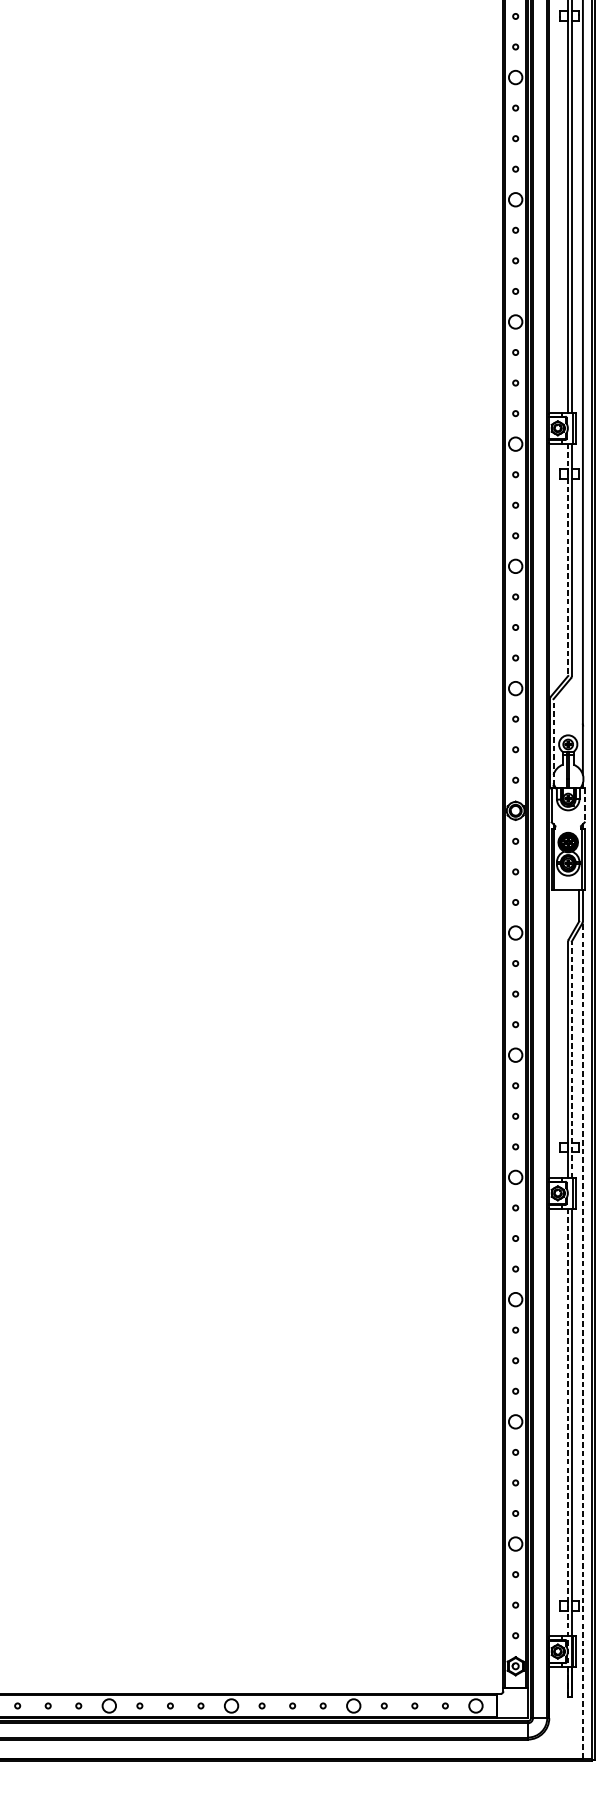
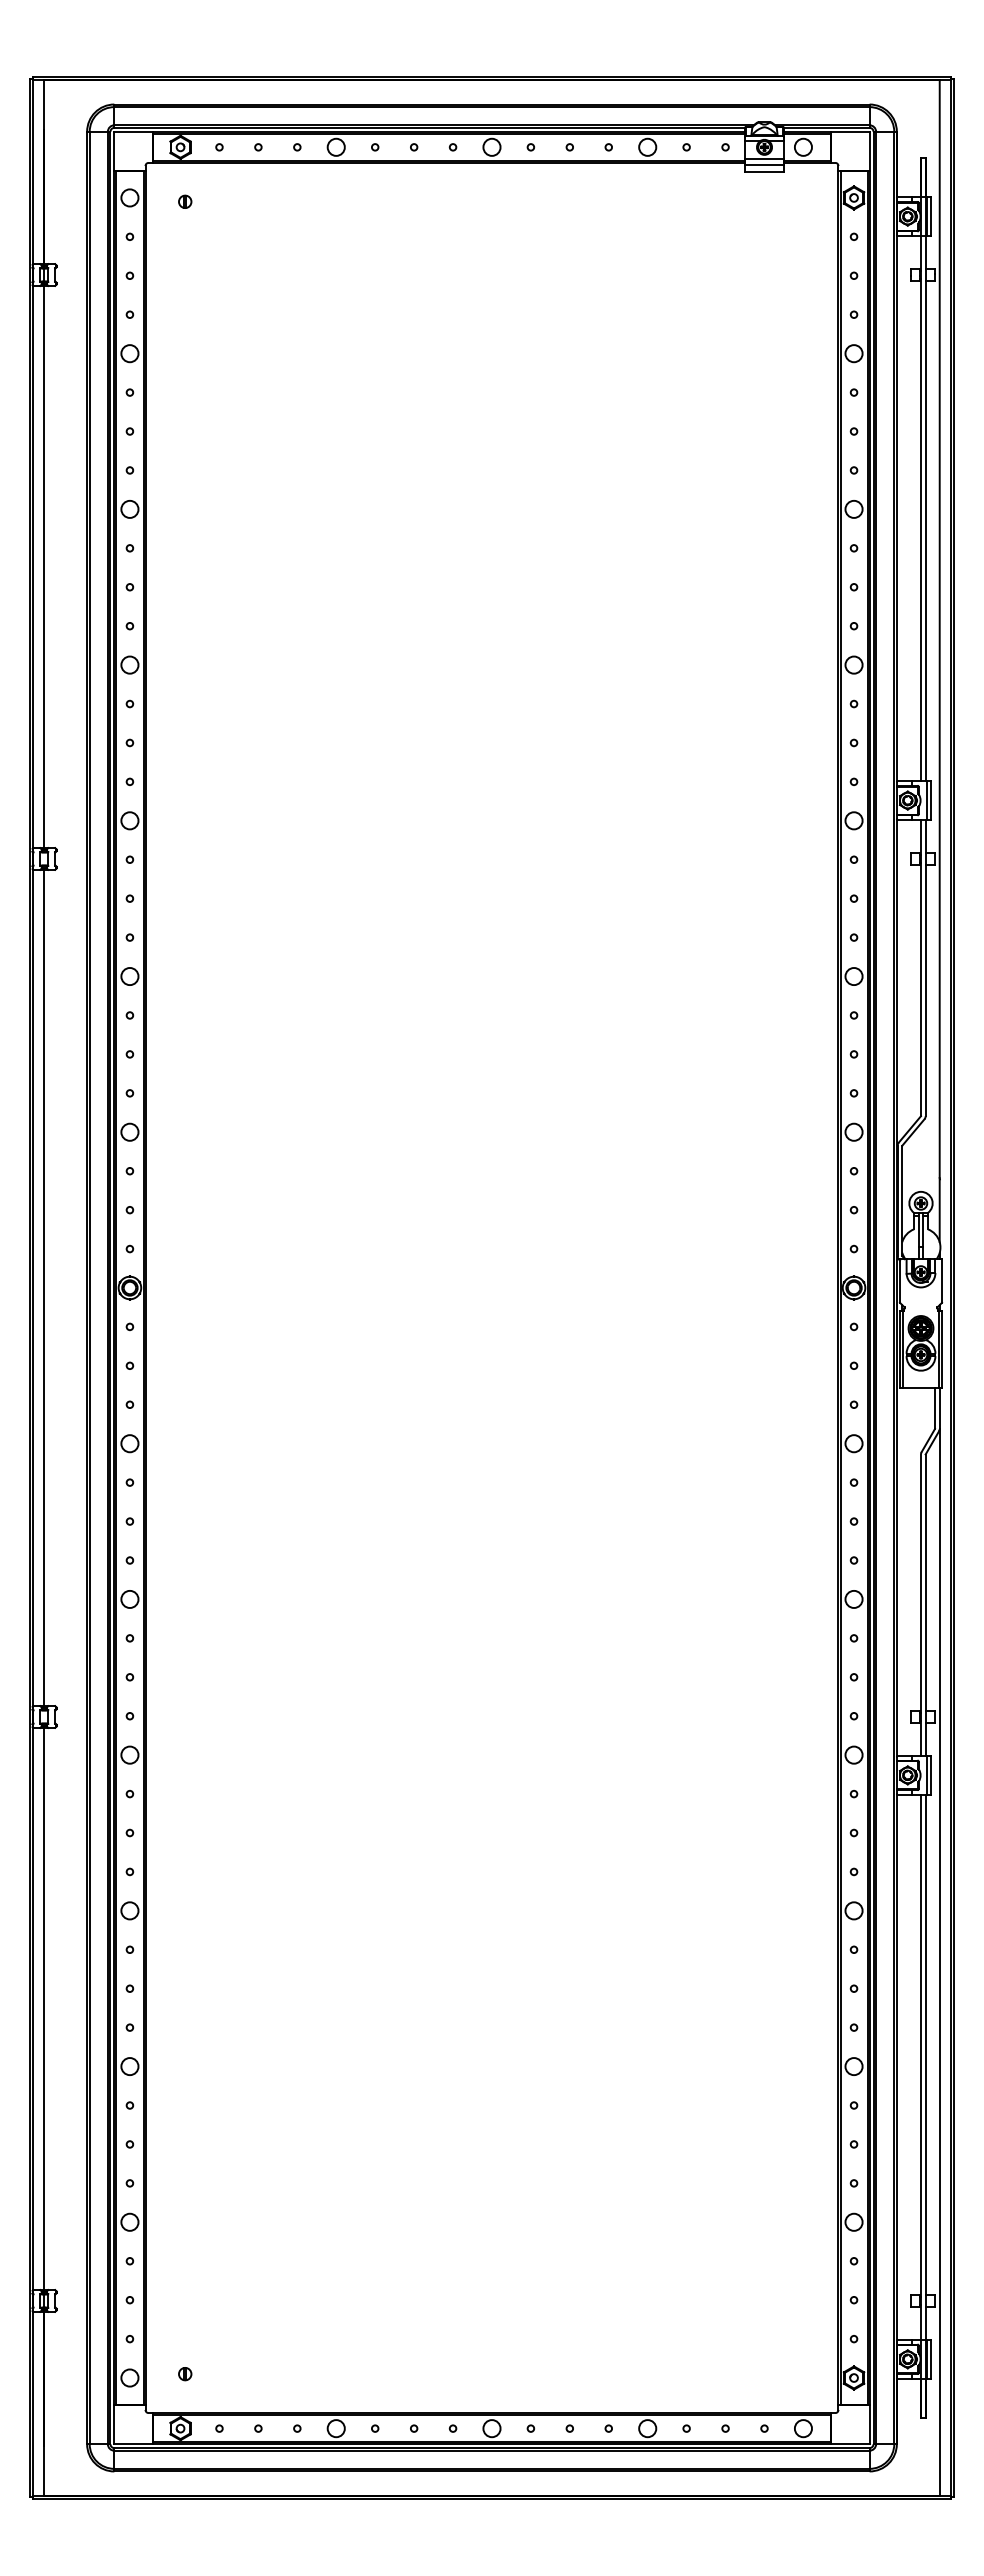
line: (568, 560) -> (921, 968), dashed -> solid
line: (553, 742) -> (902, 1200), dashed -> solid
line: (585, 804) -> (942, 1280), dashed -> solid
line: (571, 1059) -> (925, 1605), dashed -> solid
line: (582, 1339) -> (939, 1961), dashed -> solid
line: (568, 1453) -> (921, 2106), dashed -> solid

